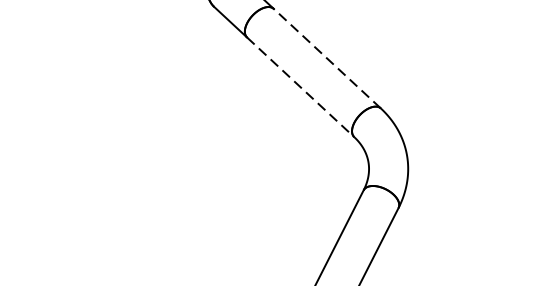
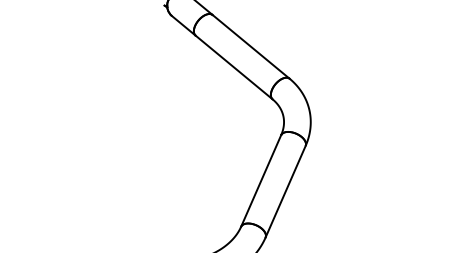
line: (327, 58) -> (251, 46), dashed -> solid
line: (301, 87) -> (234, 67), dashed -> solid

